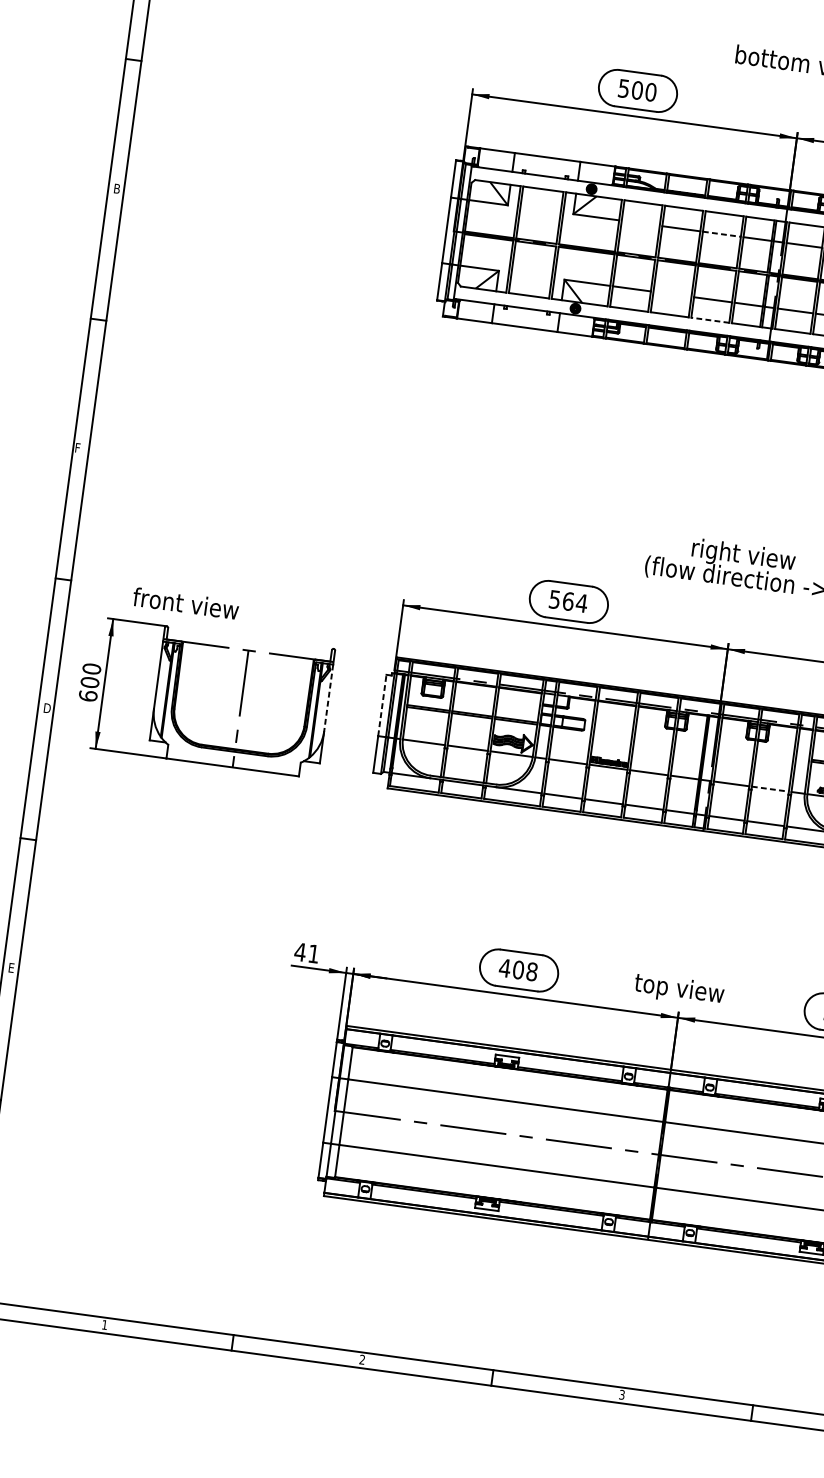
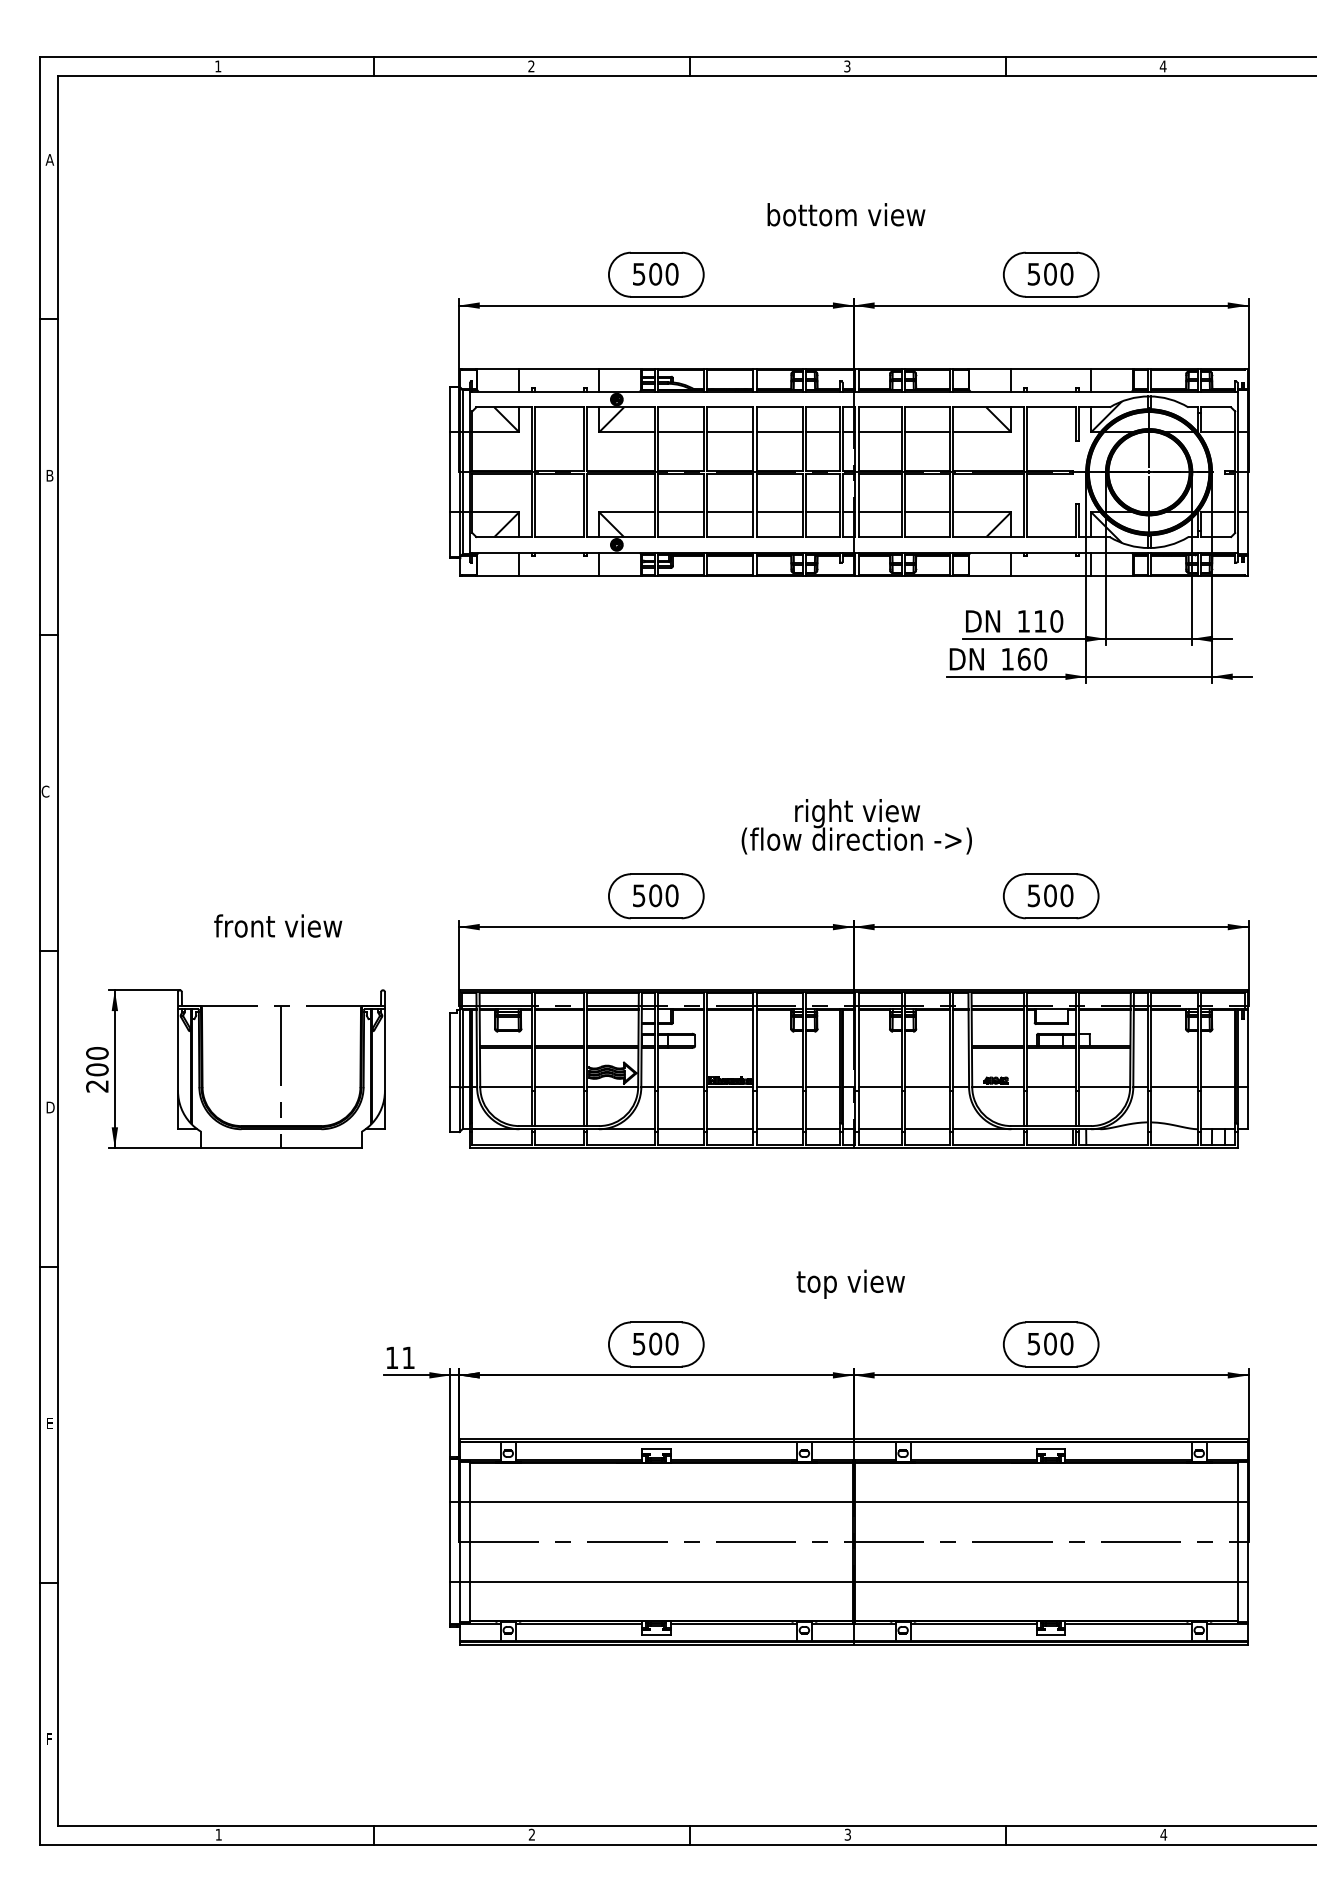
line: (640, 223) -> (680, 432), added
line: (722, 234) -> (780, 432), dashed -> solid
line: (672, 294) -> (730, 512), added
line: (710, 319) -> (779, 536), dashed -> solid
text: (78, 447) -> (45, 791), F -> C
text: (574, 602) -> (663, 895), 564 -> 500
text: (186, 603) -> (278, 925), moved
text: (88, 695) -> (97, 1085), 600 -> 200
line: (328, 698) -> (384, 1050), dashed -> solid
line: (382, 705) -> (450, 1049), dashed -> solid
line: (770, 789) -> (927, 1087), dashed -> solid
text: (299, 951) -> (391, 1357), 41 -> 11
text: (518, 970) -> (655, 1344), 408 -> 500
text: (679, 989) -> (850, 1283), moved

